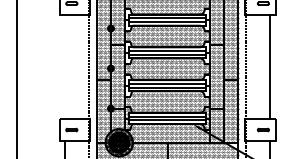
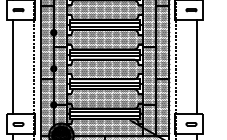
line: (65, 66) -> (12, 66), added

